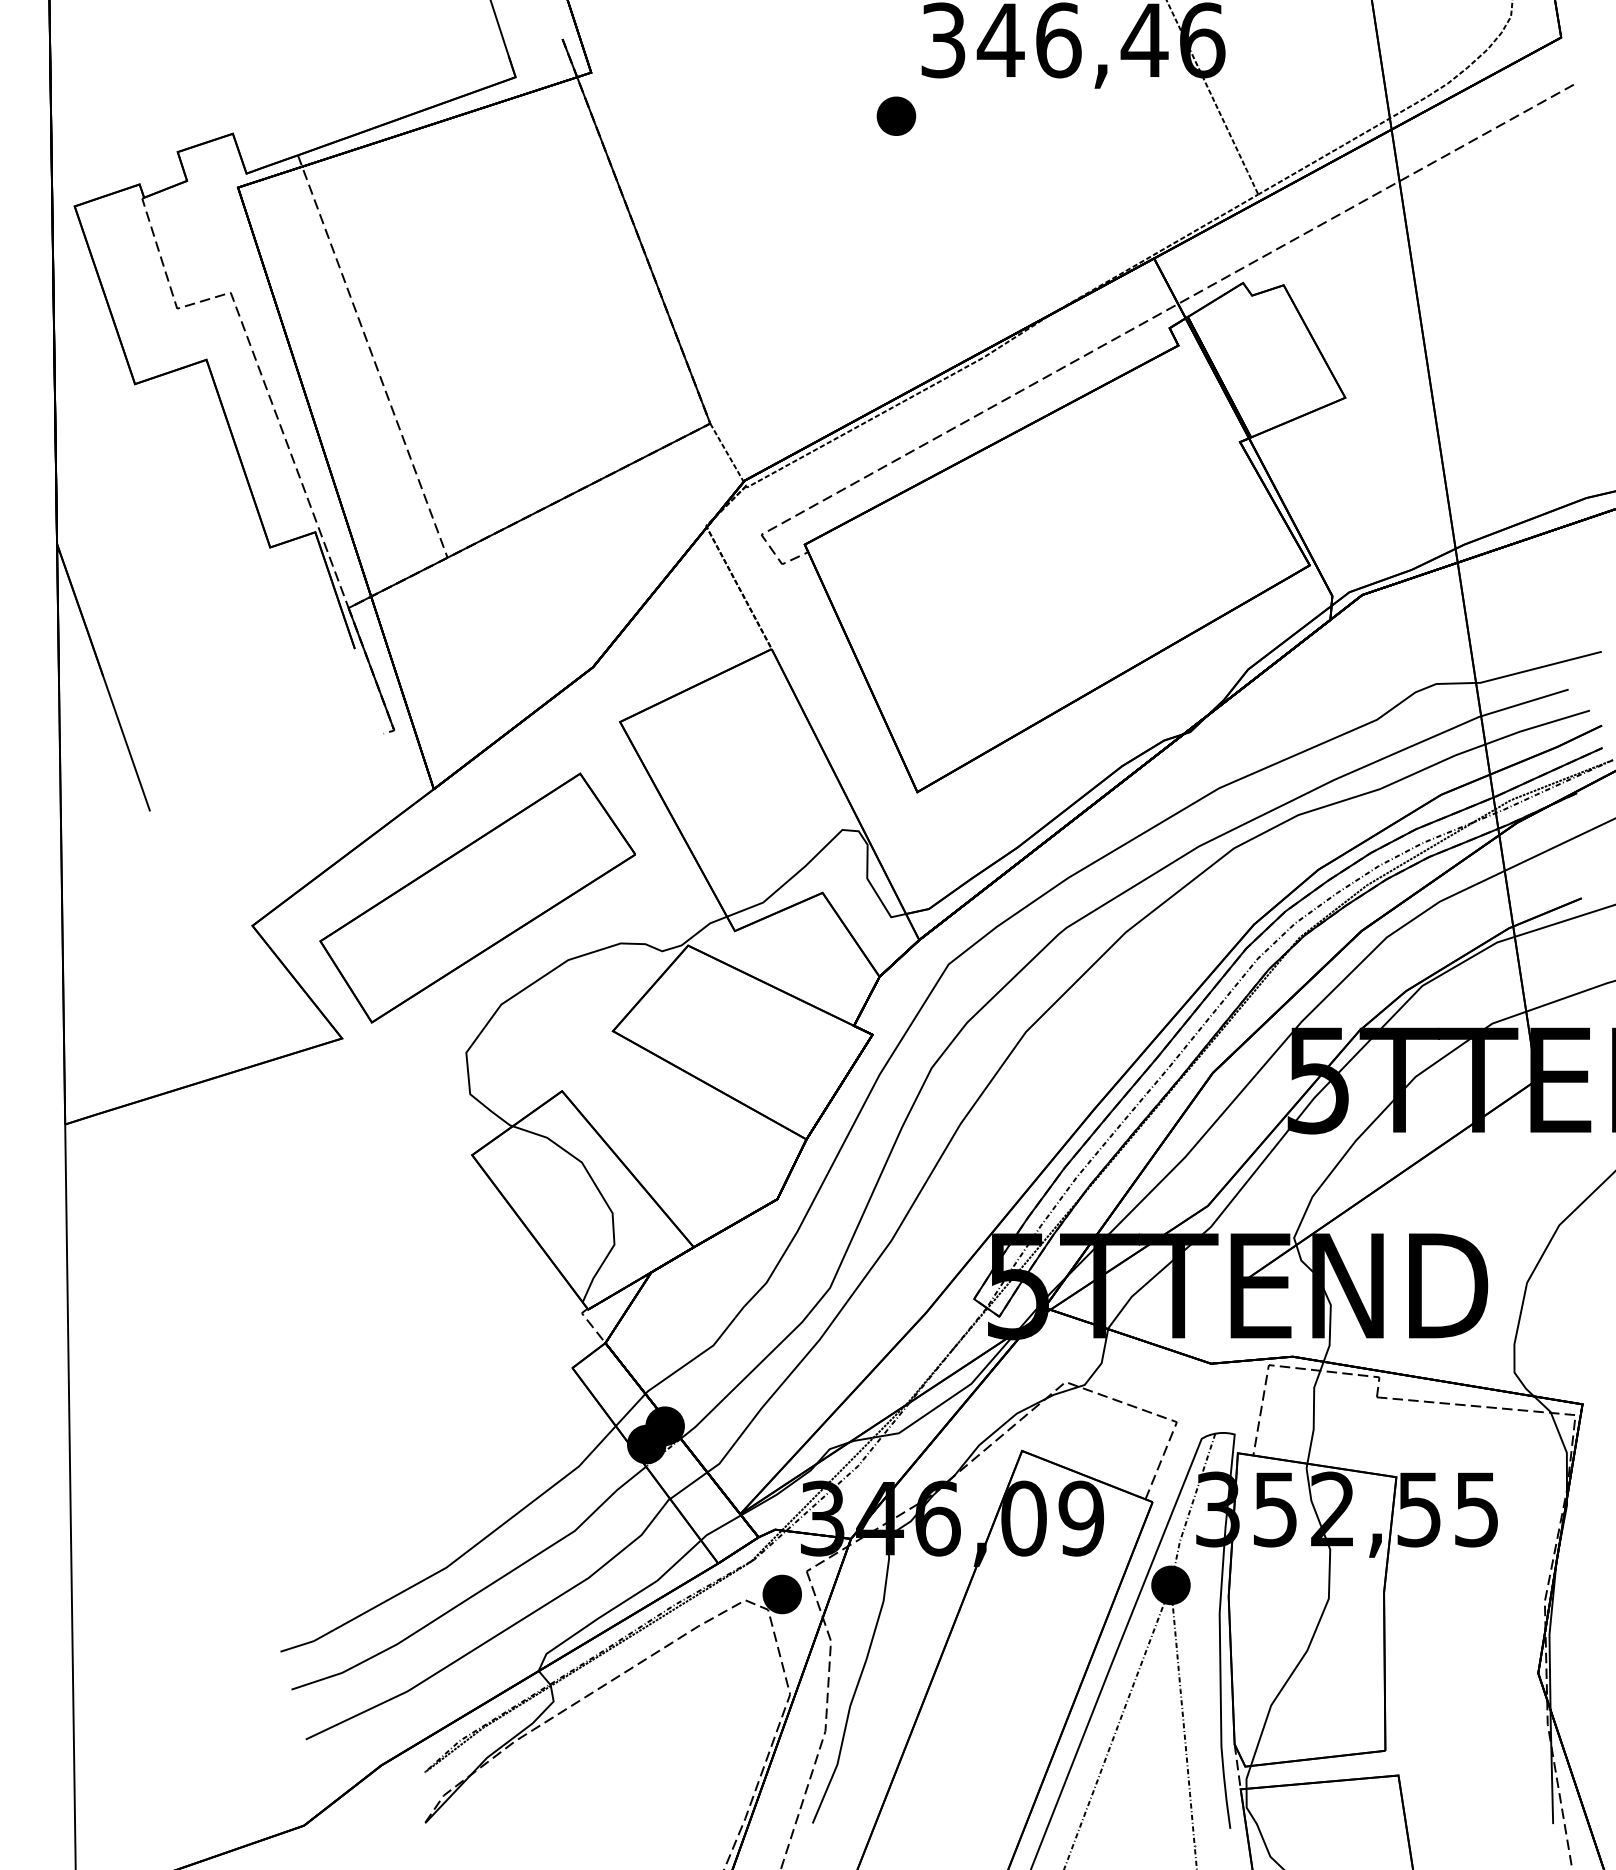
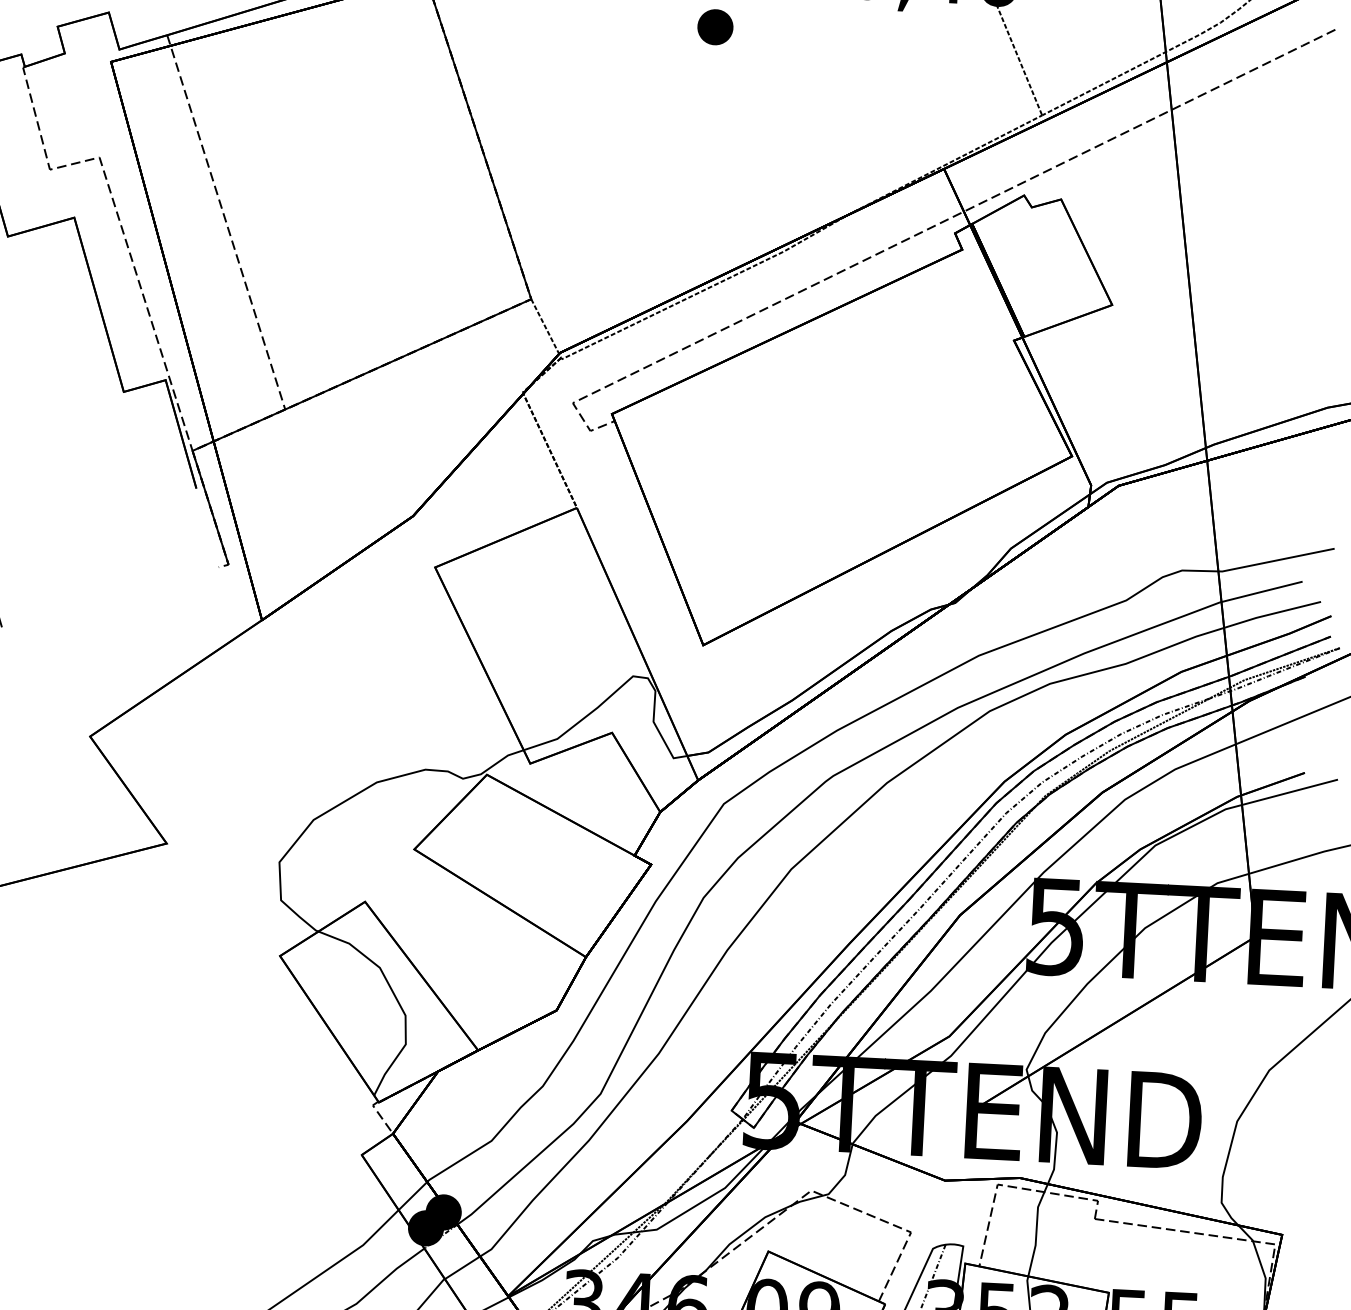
part: (477, 897) -> (296, 721), removed

